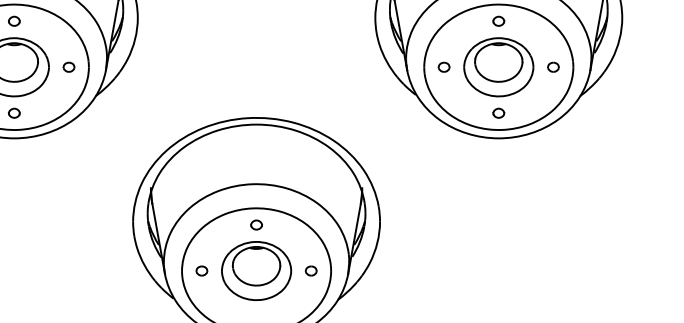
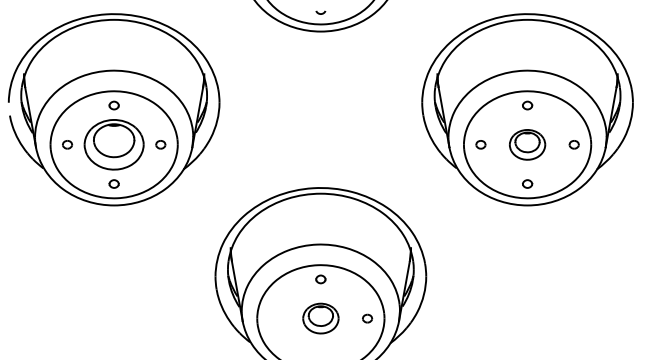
part: (498, 66) -> (527, 144), size x0.6
part: (201, 270) -> (273, 318), removed
part: (256, 270) -> (320, 318), size x0.6

